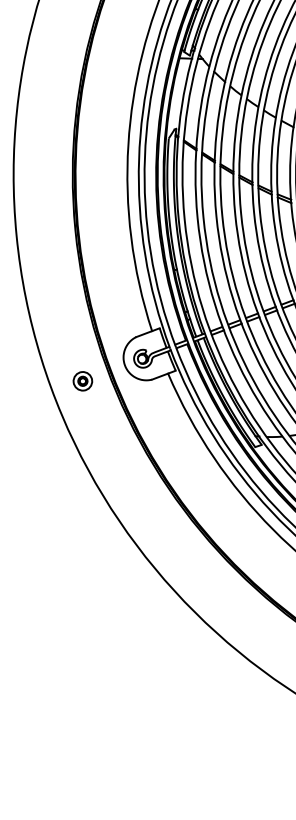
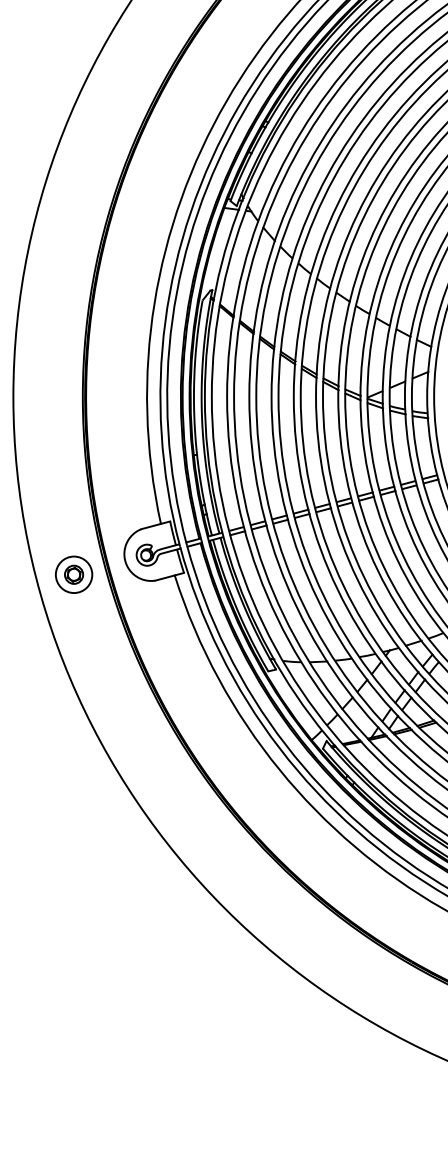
part: (83, 381) -> (74, 574), size x1.67

